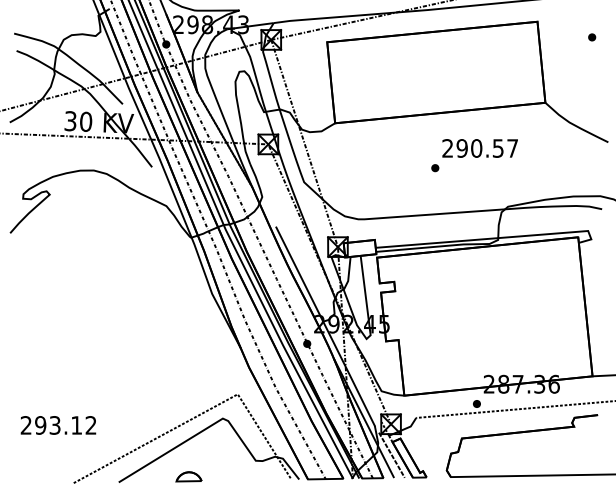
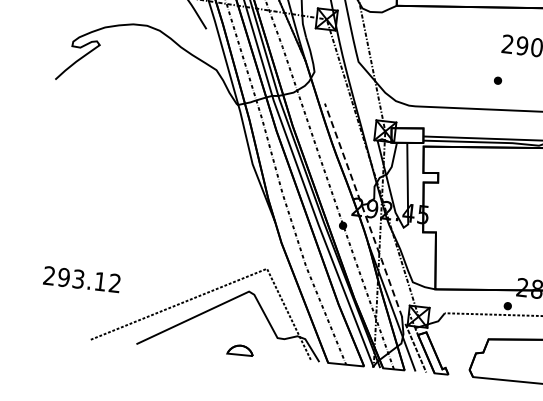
part: (435, 168) -> (498, 81), moved
line: (325, 326) -> (363, 210), solid -> dashed
part: (188, 476) -> (240, 349), moved

